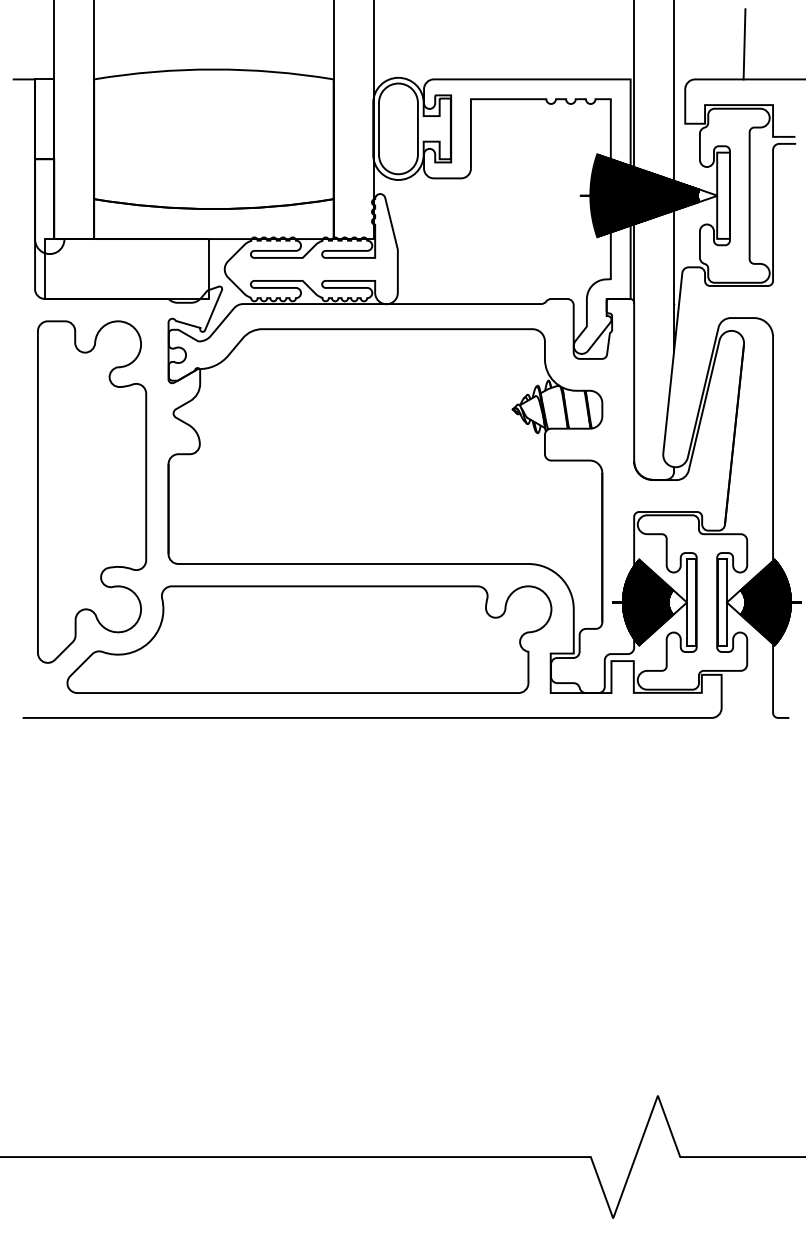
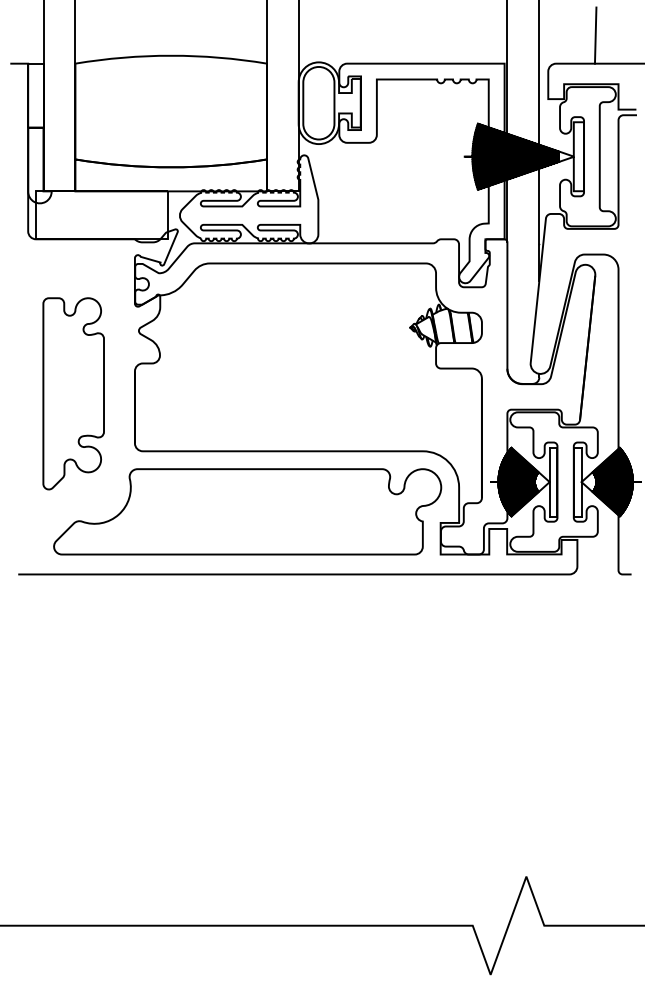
part: (91, 491) -> (73, 393), size x0.7

